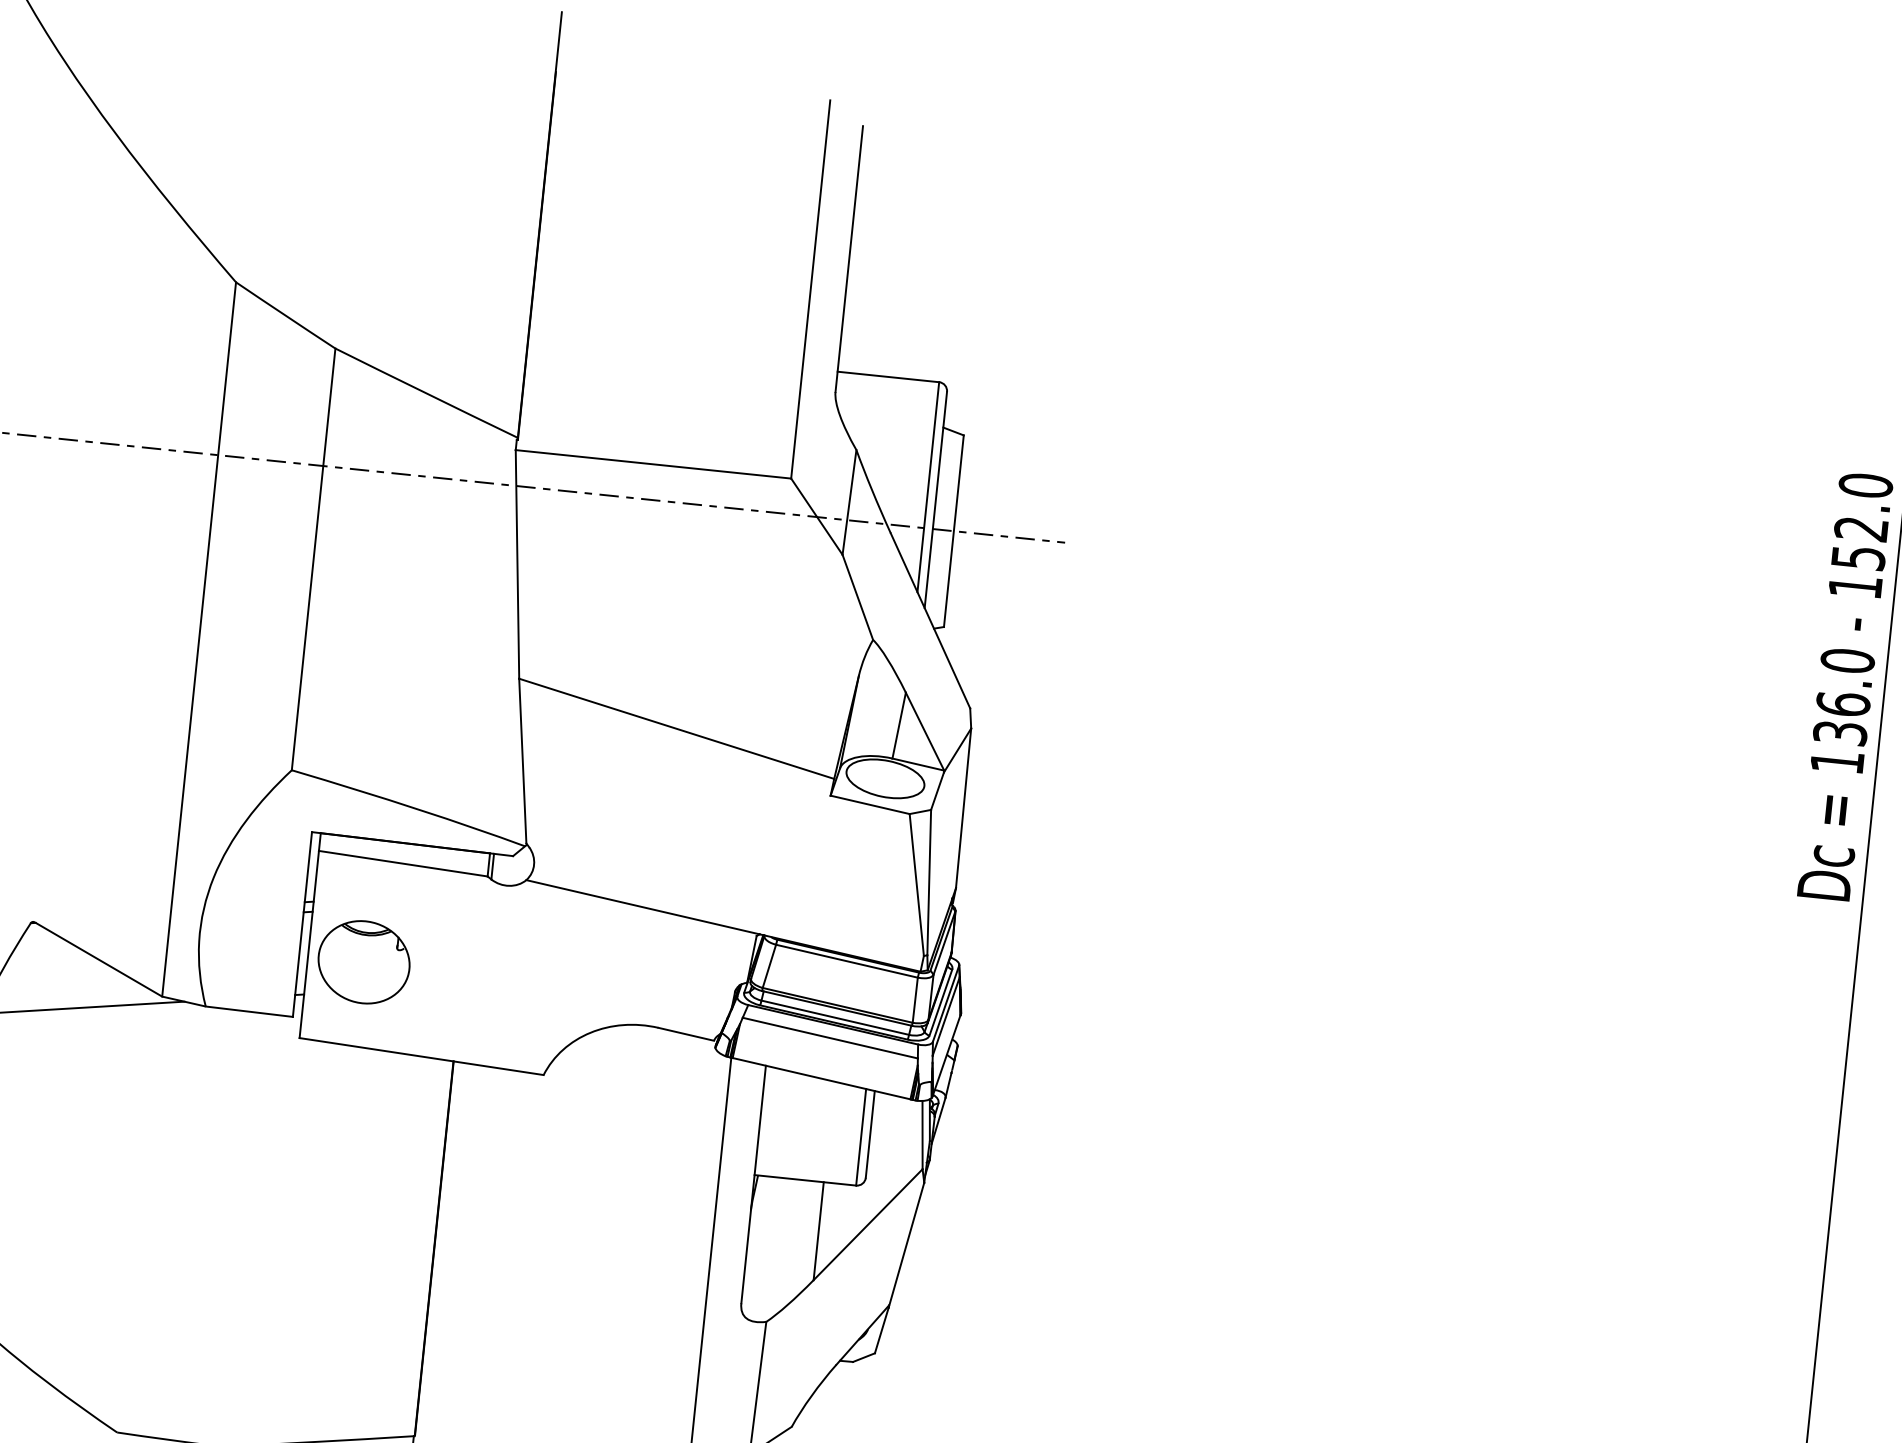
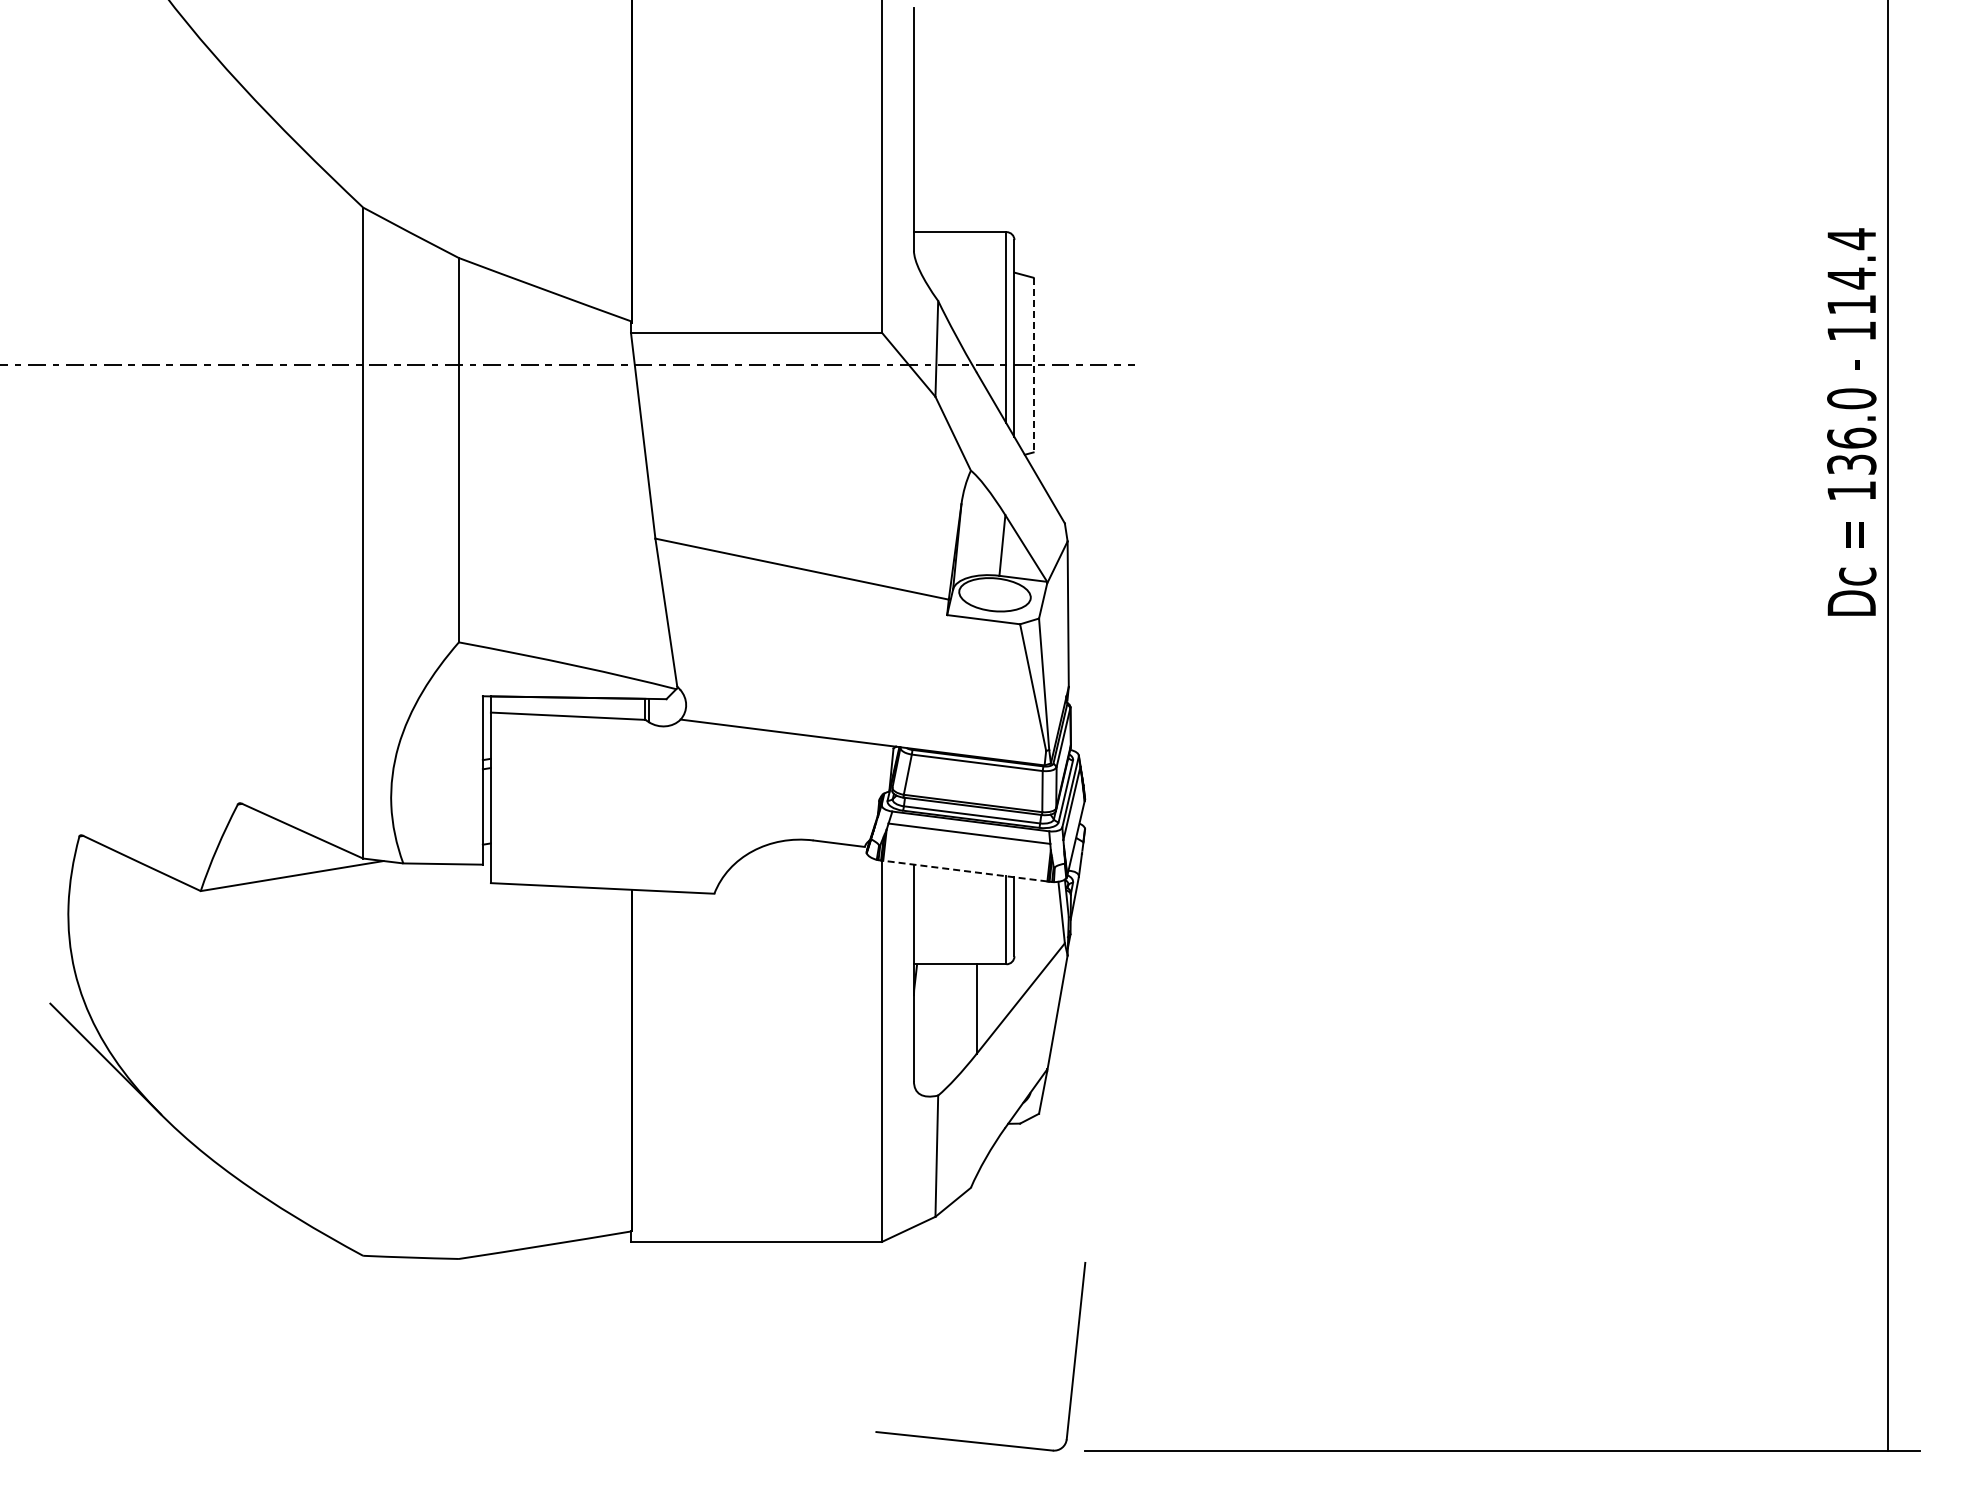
text: (1861, 521) -> (1851, 271), 152.0 -> 114.4
line: (953, 531) -> (1033, 365), solid -> dashed
part: (363, 961) -> (541, 808), removed
line: (821, 1079) -> (965, 871), solid -> dashed

